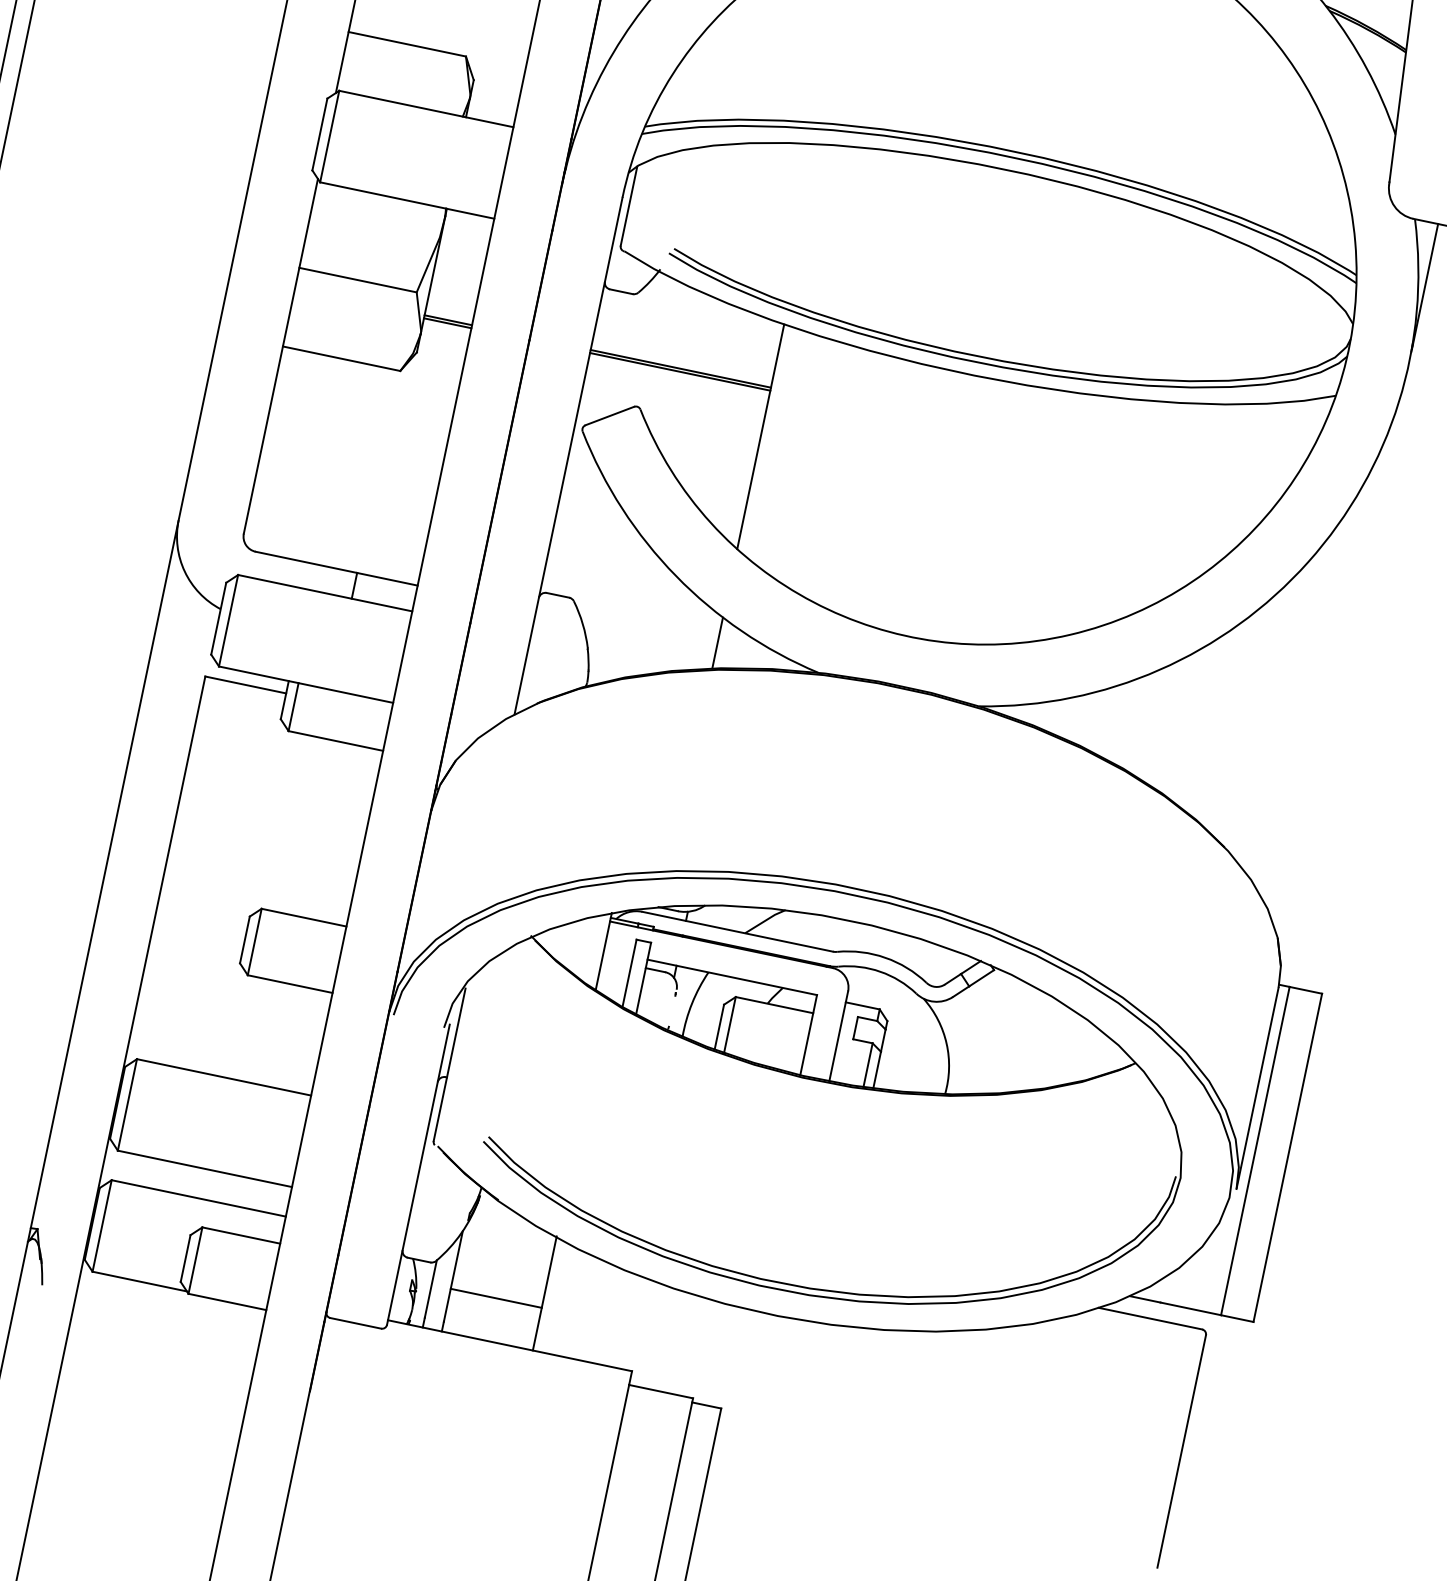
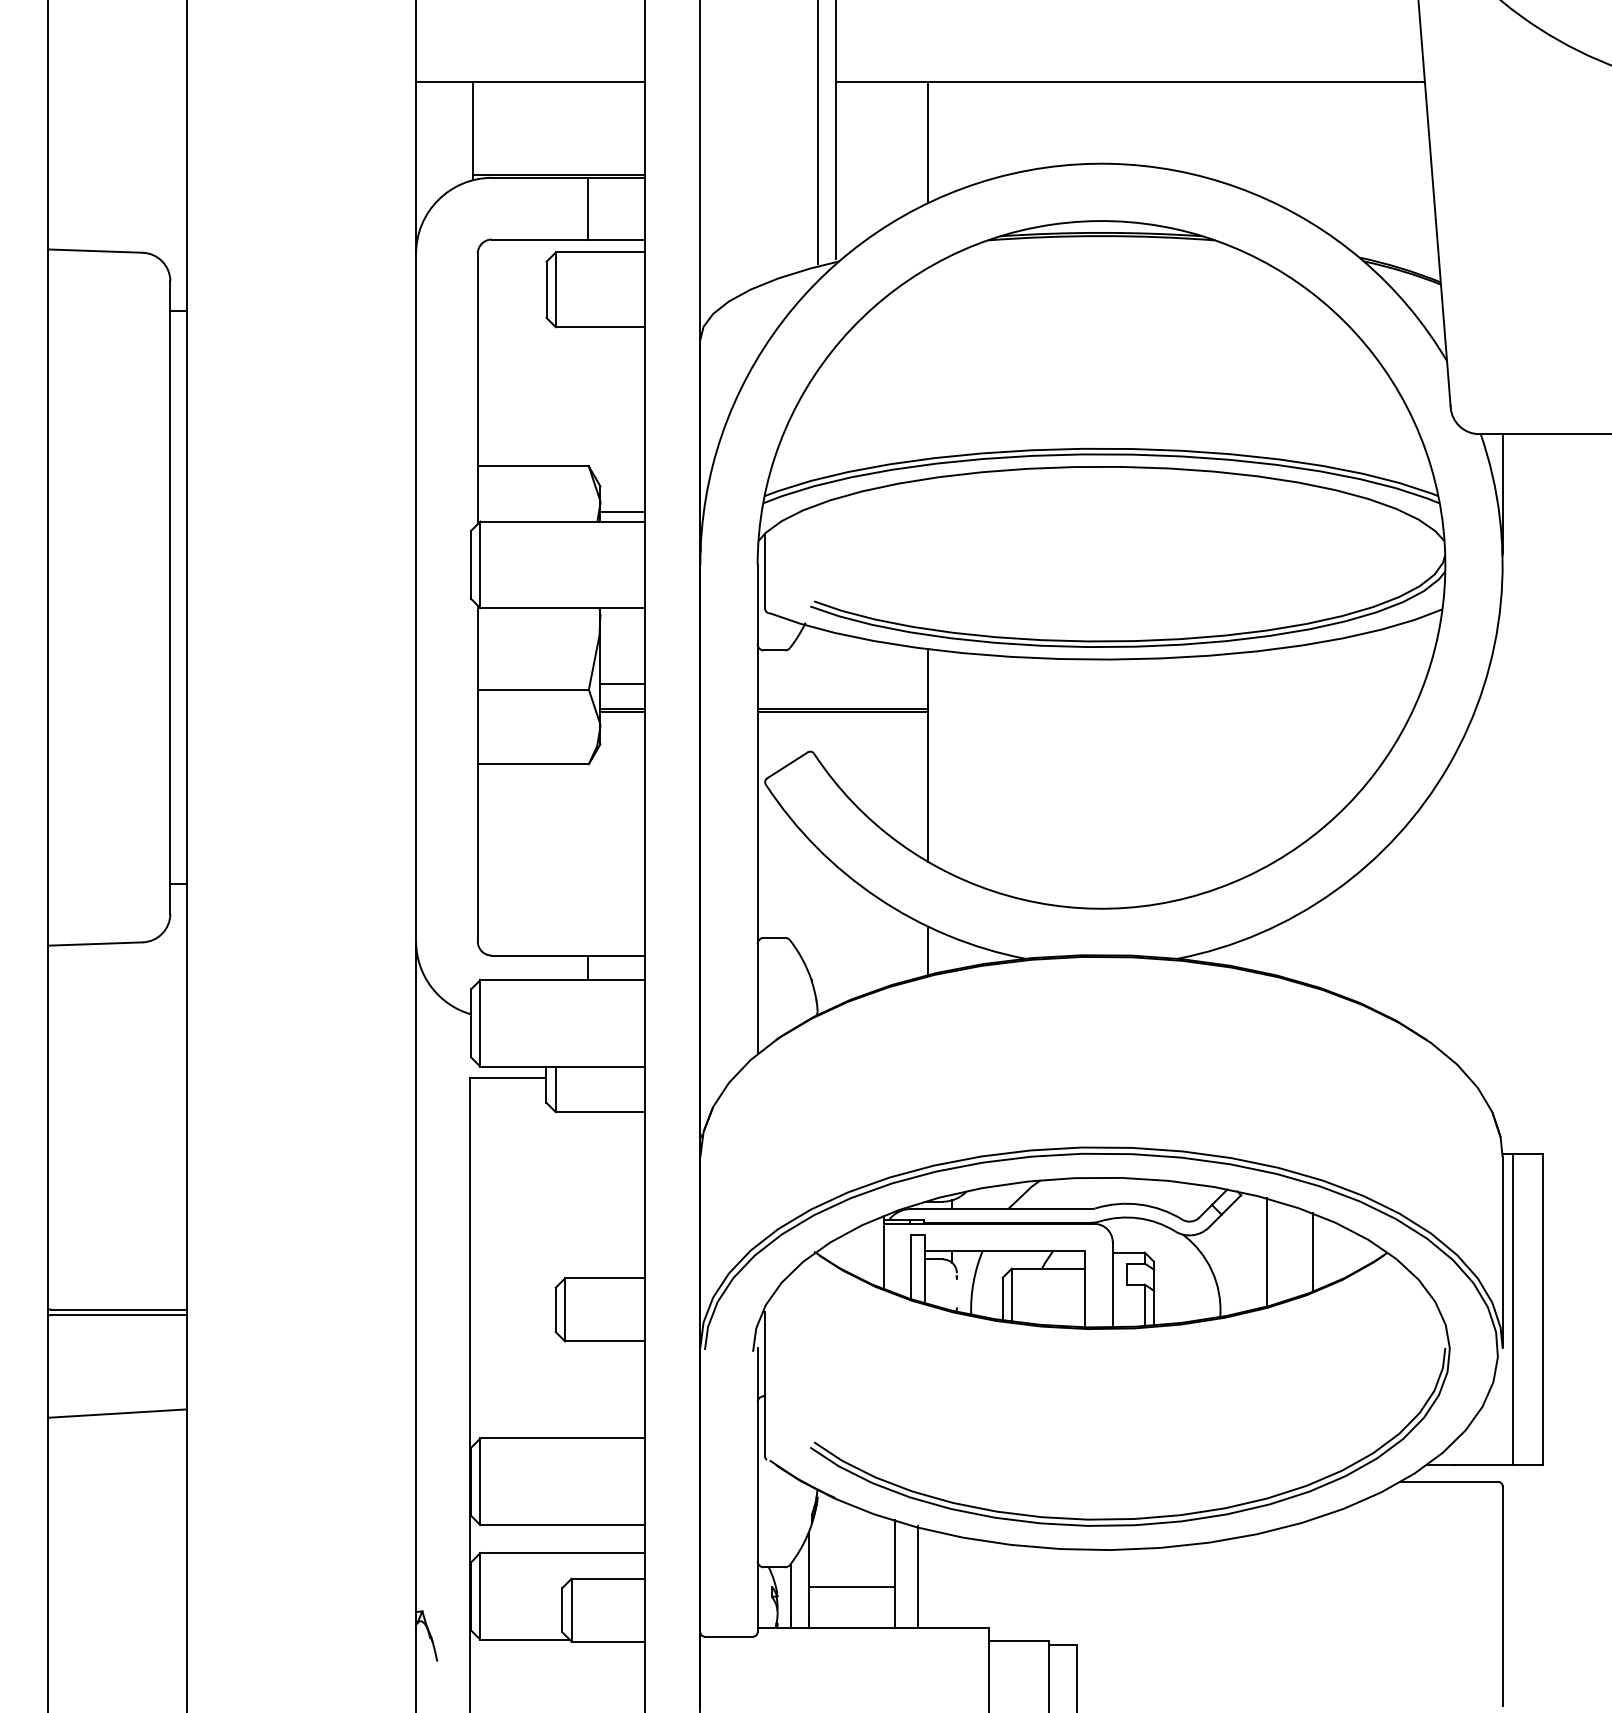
line: (491, 111) -> (622, 511), added
line: (453, 293) -> (622, 683), added
line: (1008, 1036) -> (1266, 1252), added
line: (1056, 1046) -> (1312, 1252), added
line: (568, 1301) -> (917, 1576), added

